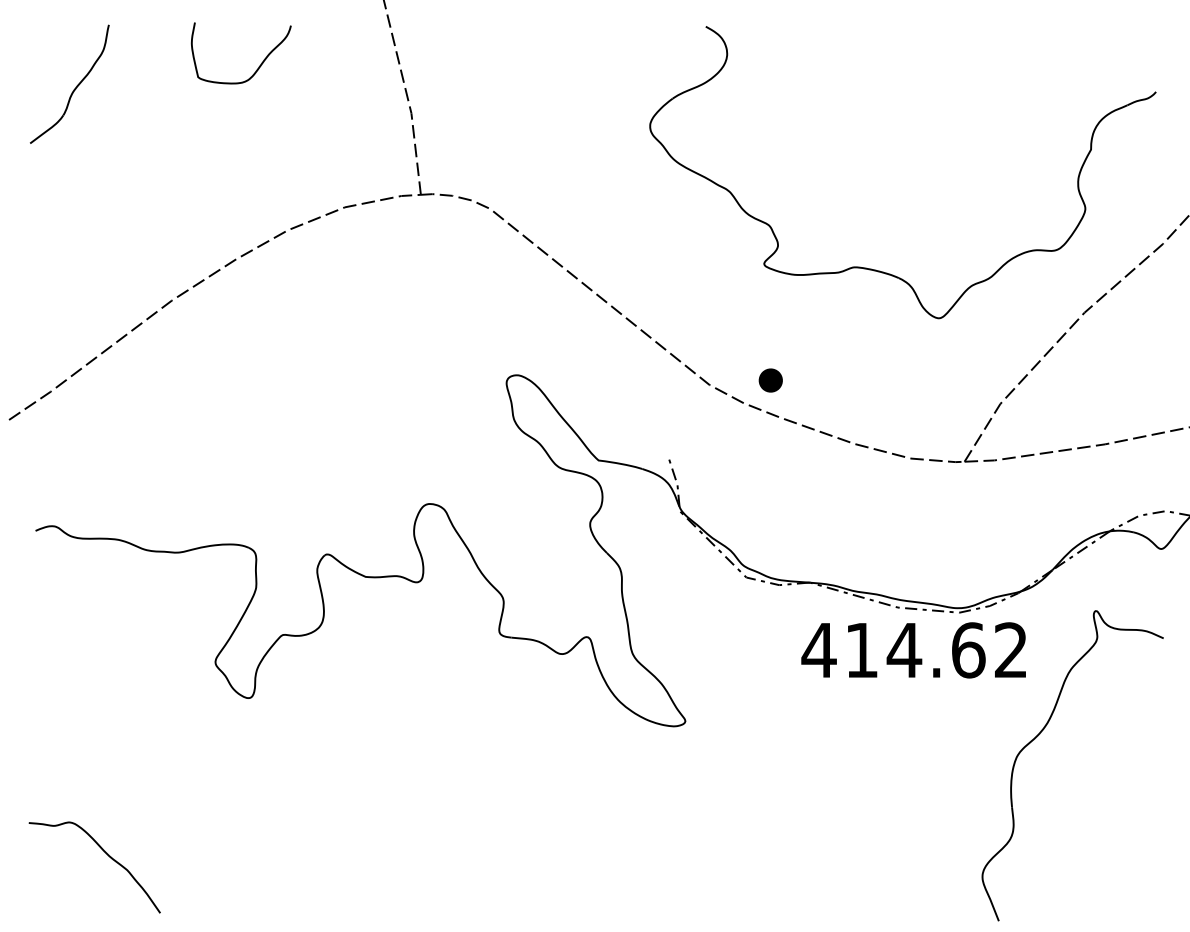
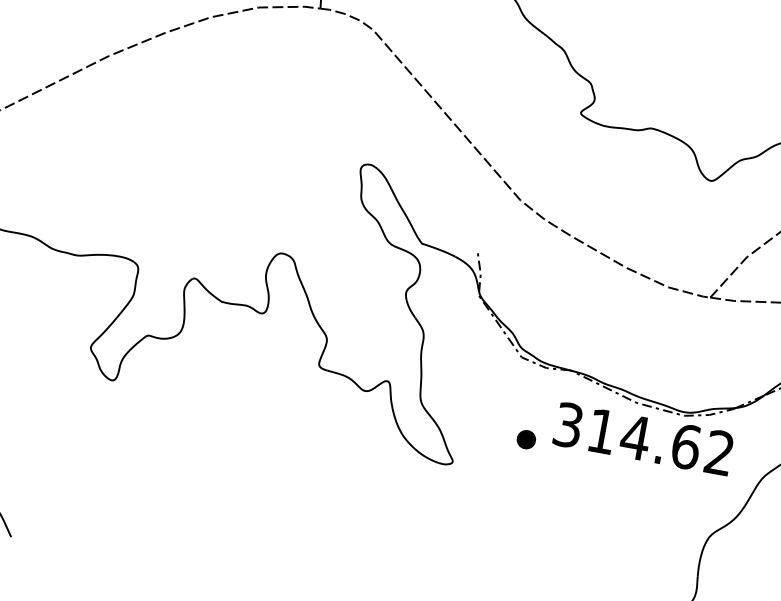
part: (770, 380) -> (526, 439), moved
text: (818, 650) -> (567, 425), 414.62 -> 314.62

